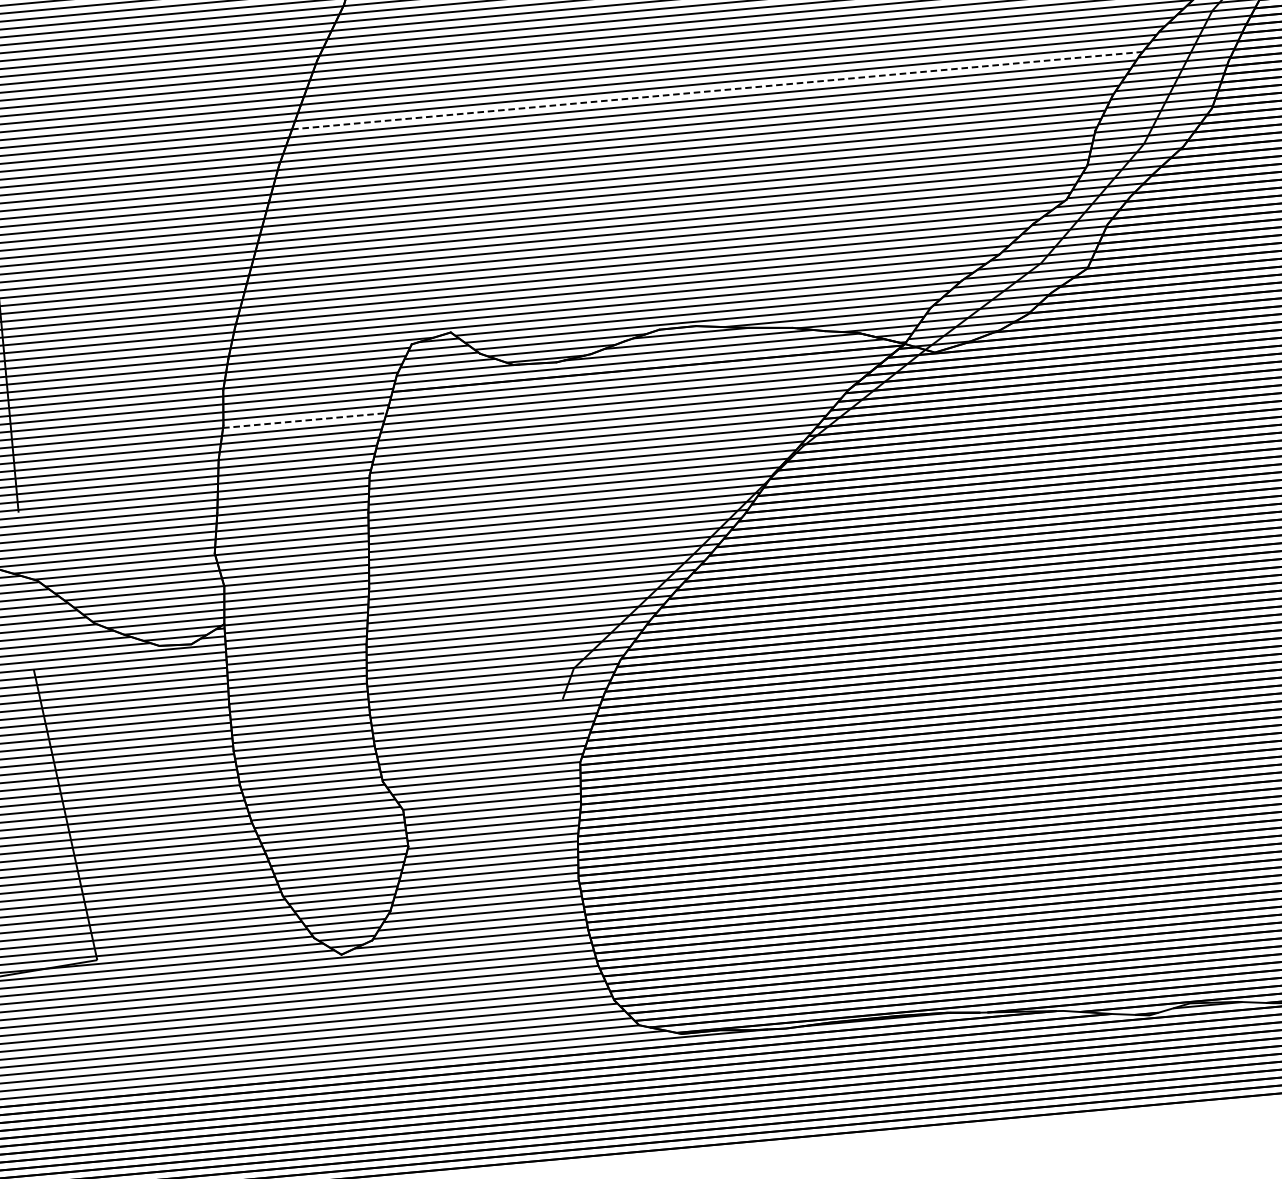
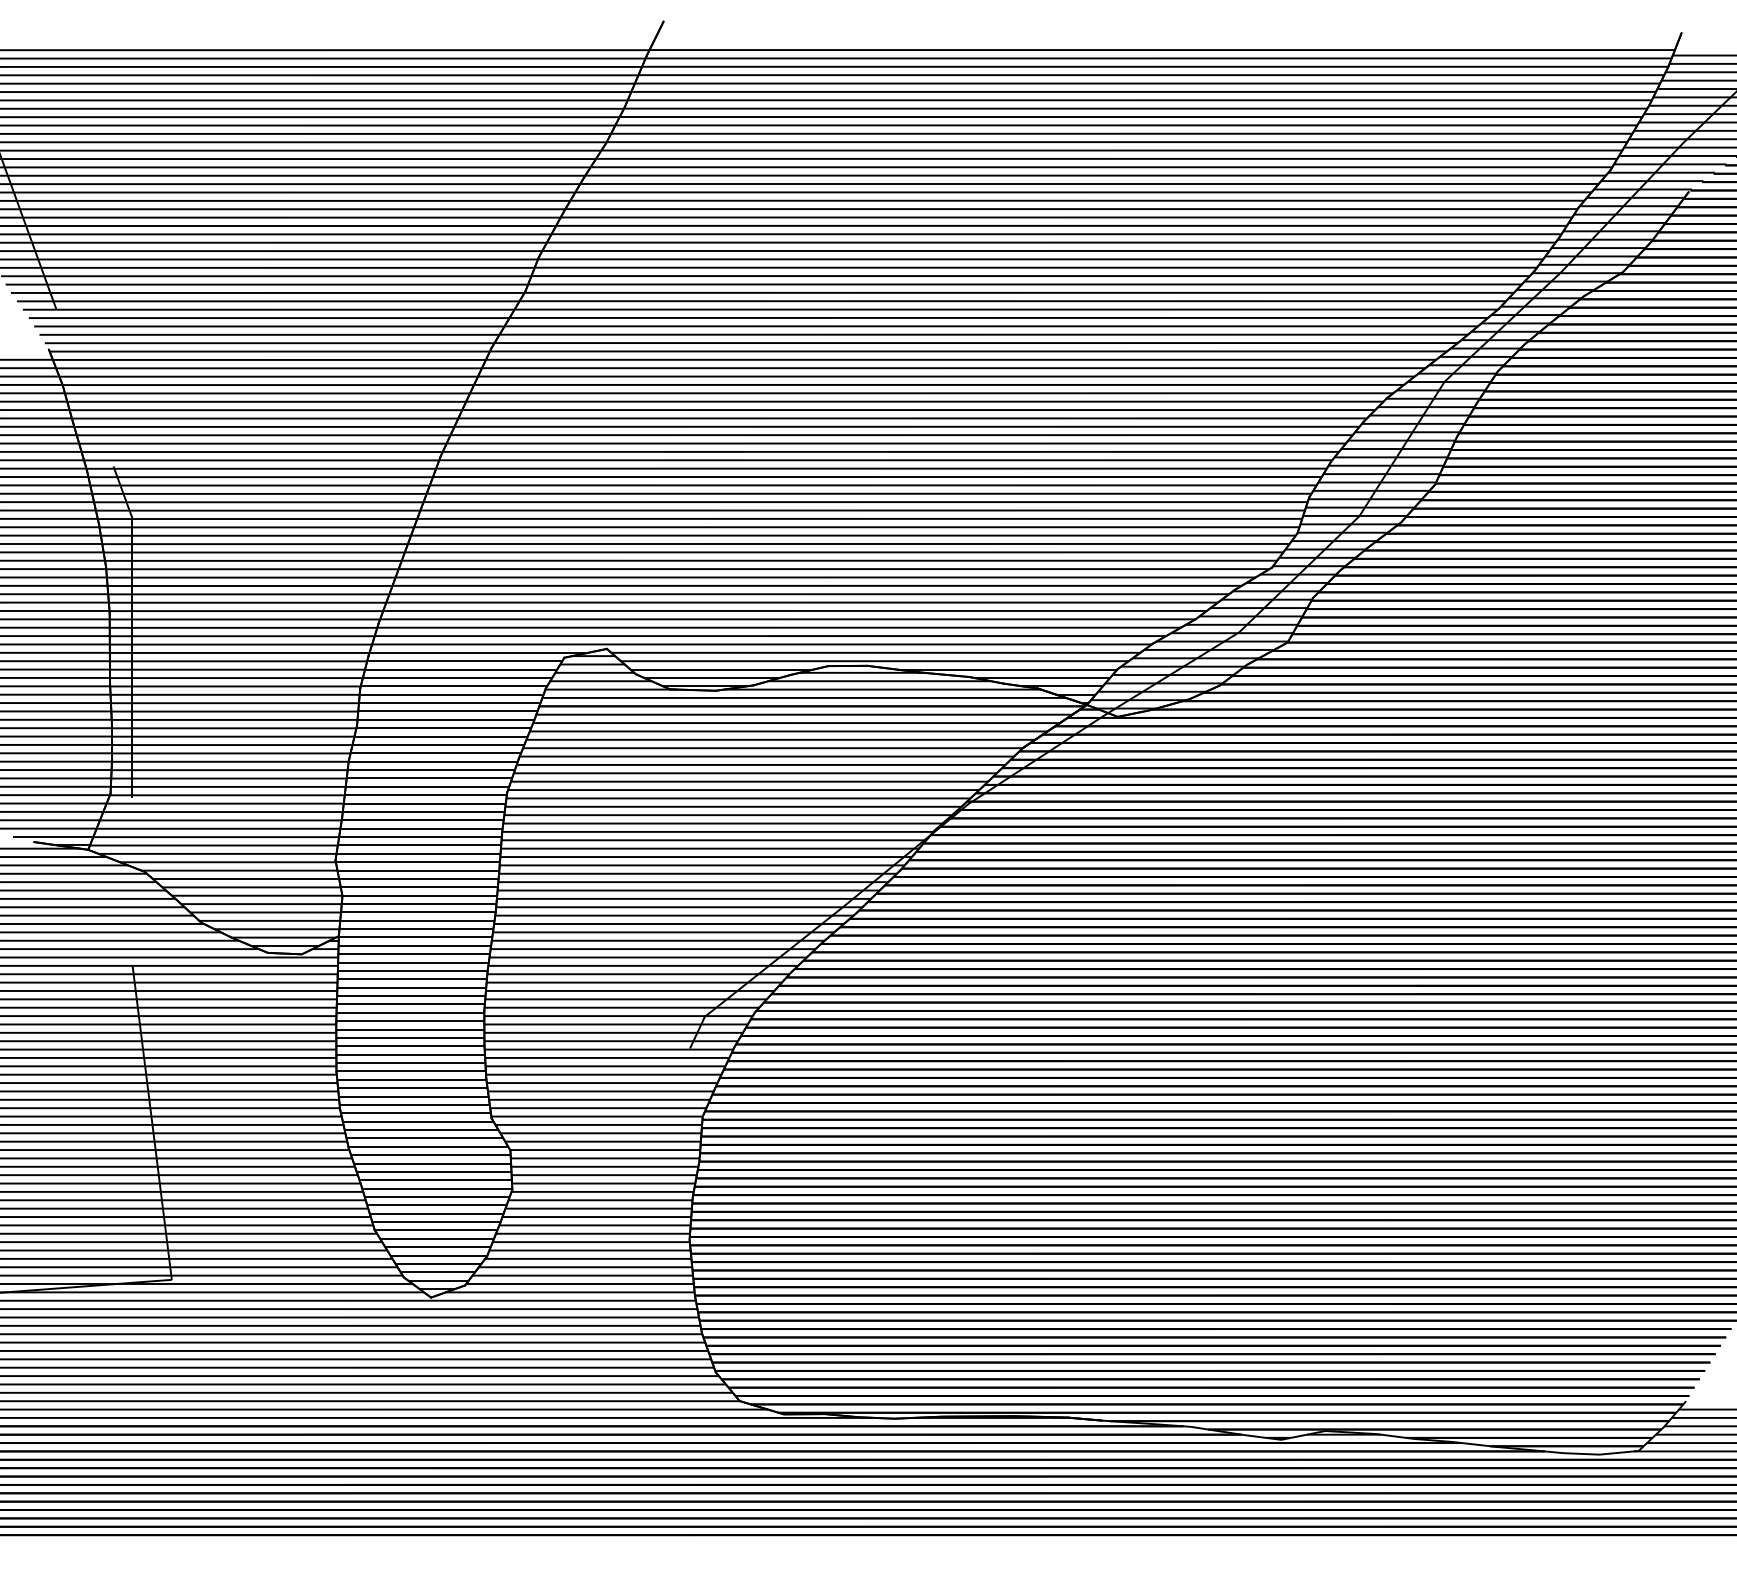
line: (718, 90) -> (913, 418), dashed -> solid
line: (305, 420) -> (444, 728), dashed -> solid

